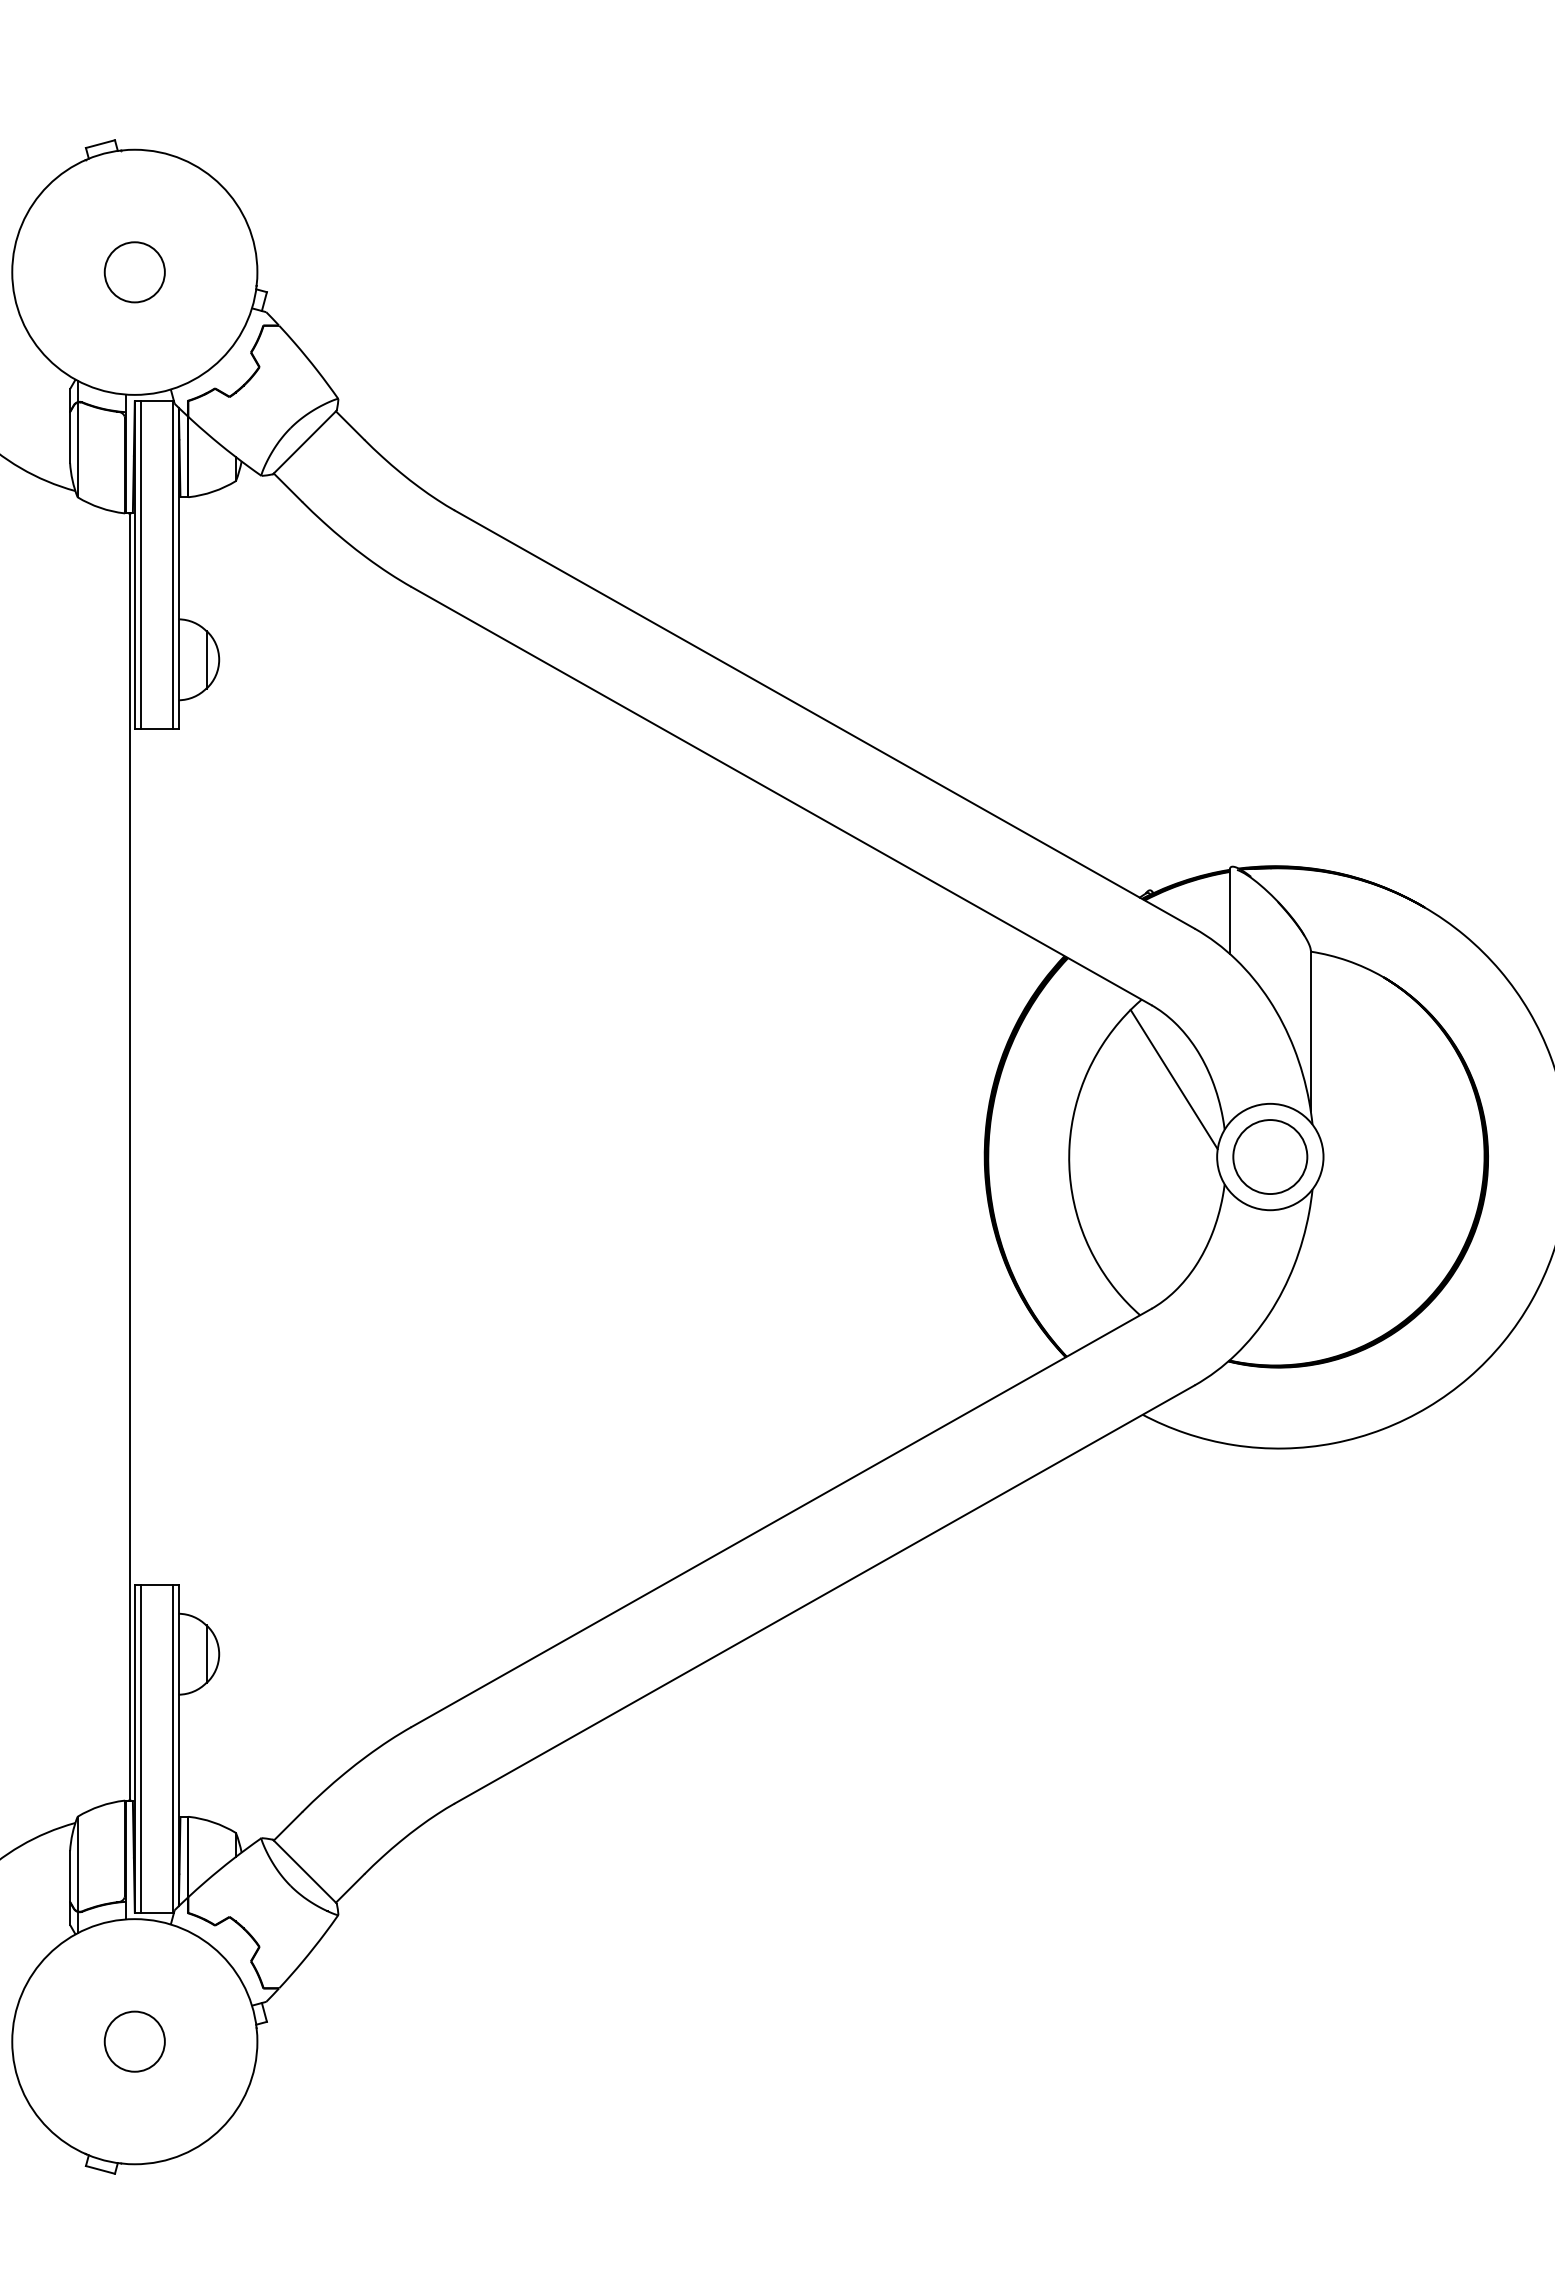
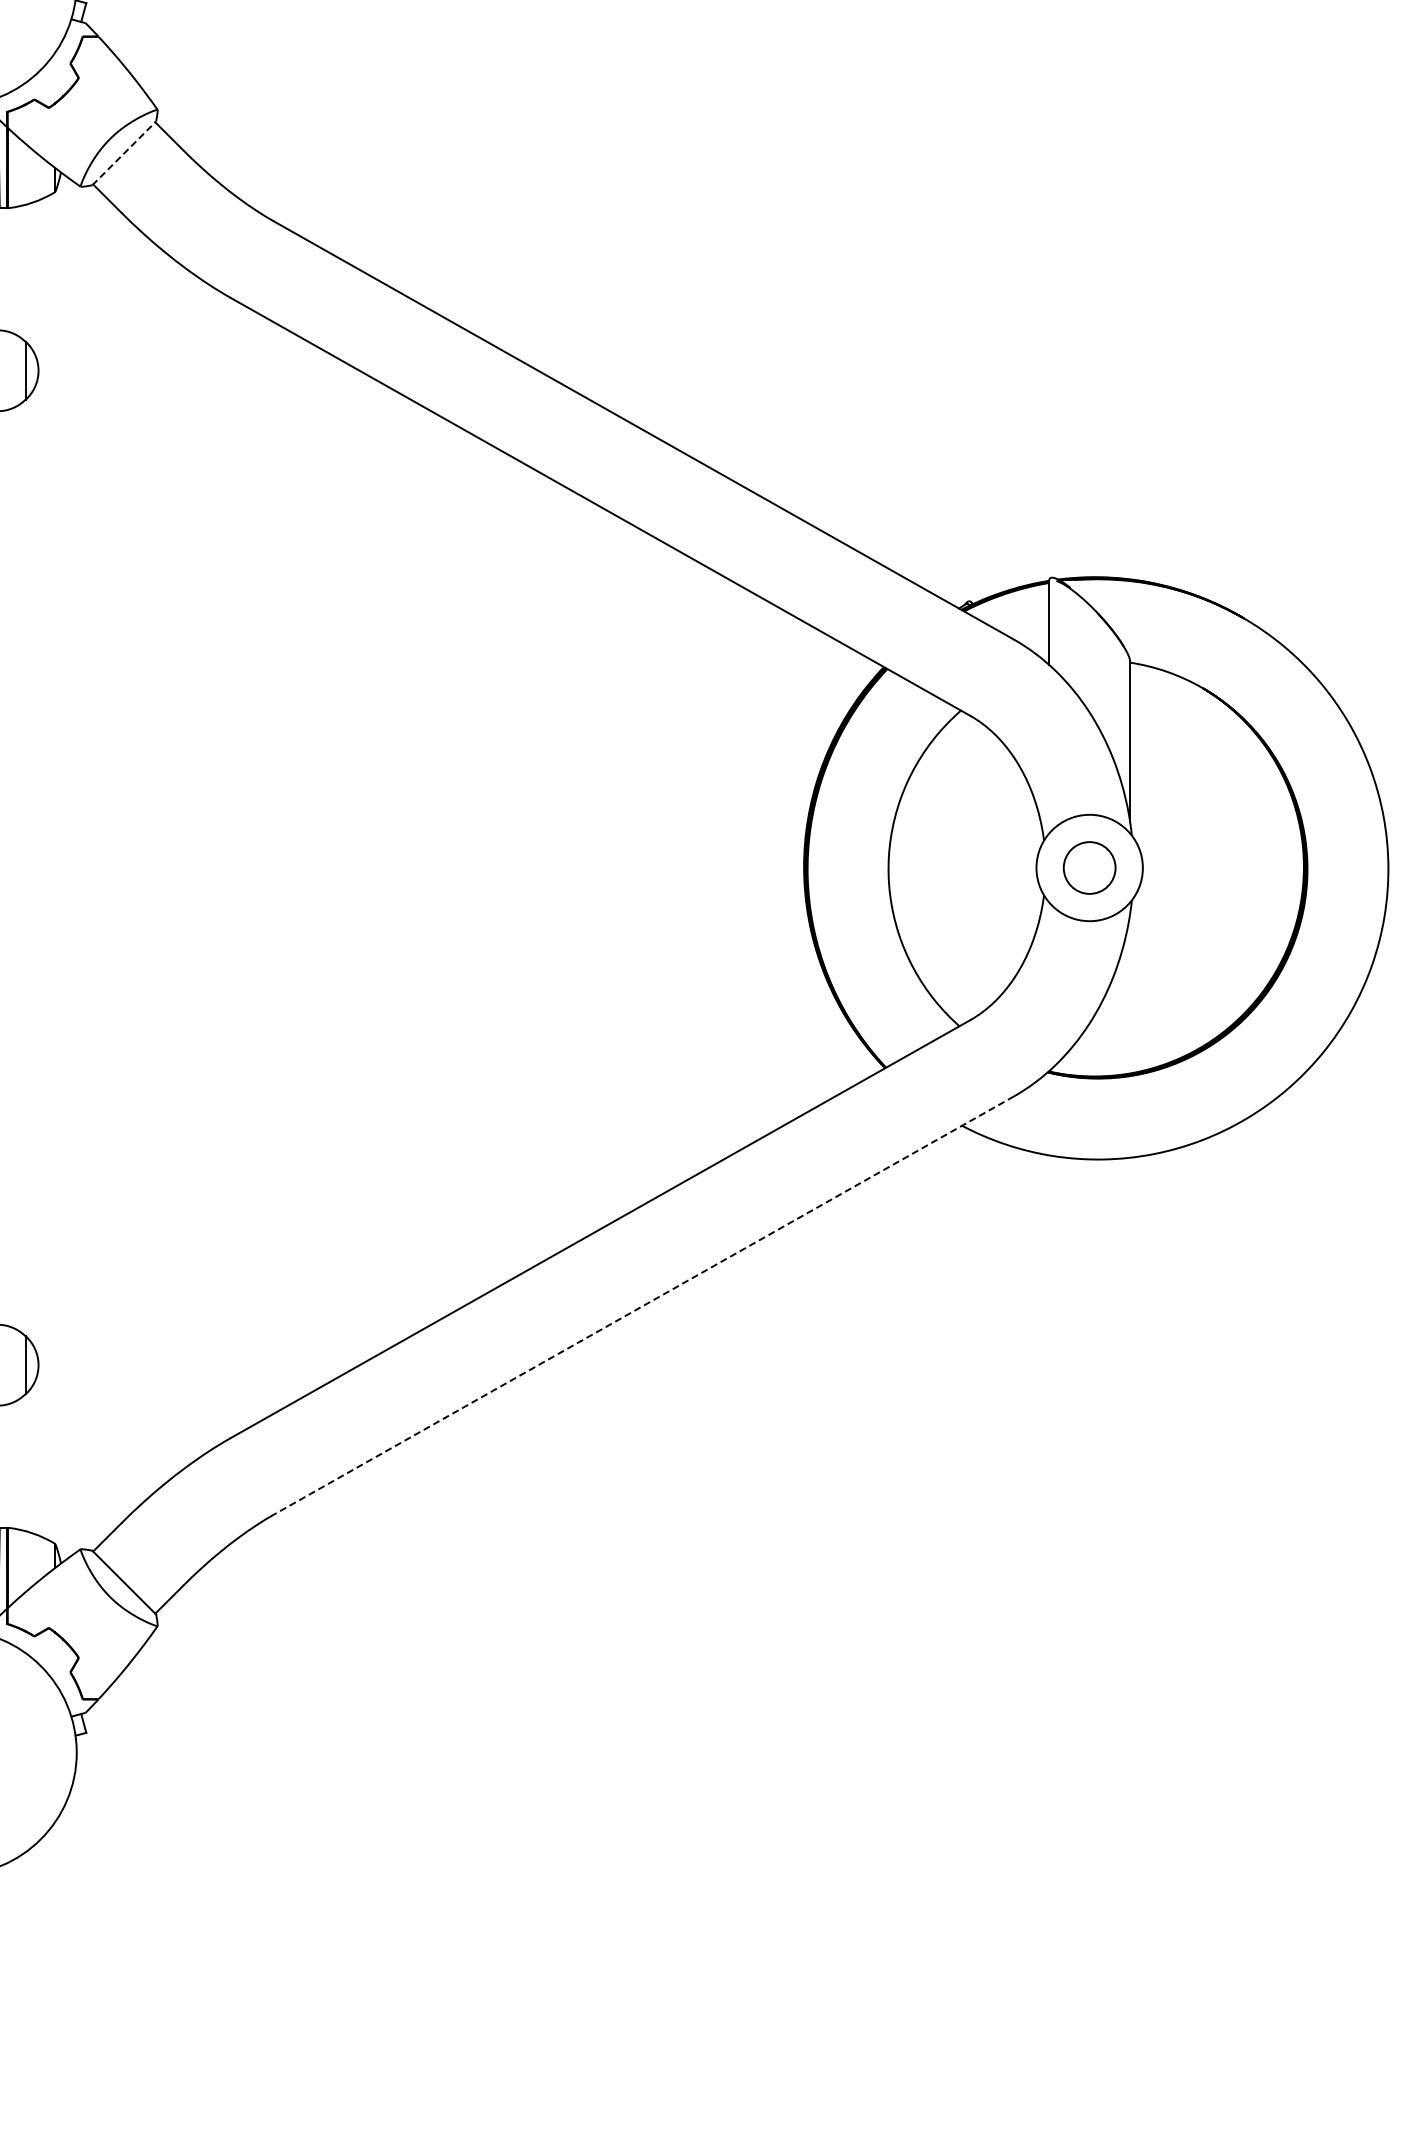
line: (305, 442) -> (124, 153), solid -> dashed
line: (1173, 1079) -> (992, 790), removed
circle: (1270, 1157) -> (1089, 868), size x0.7
line: (824, 1594) -> (643, 1305), solid -> dashed

